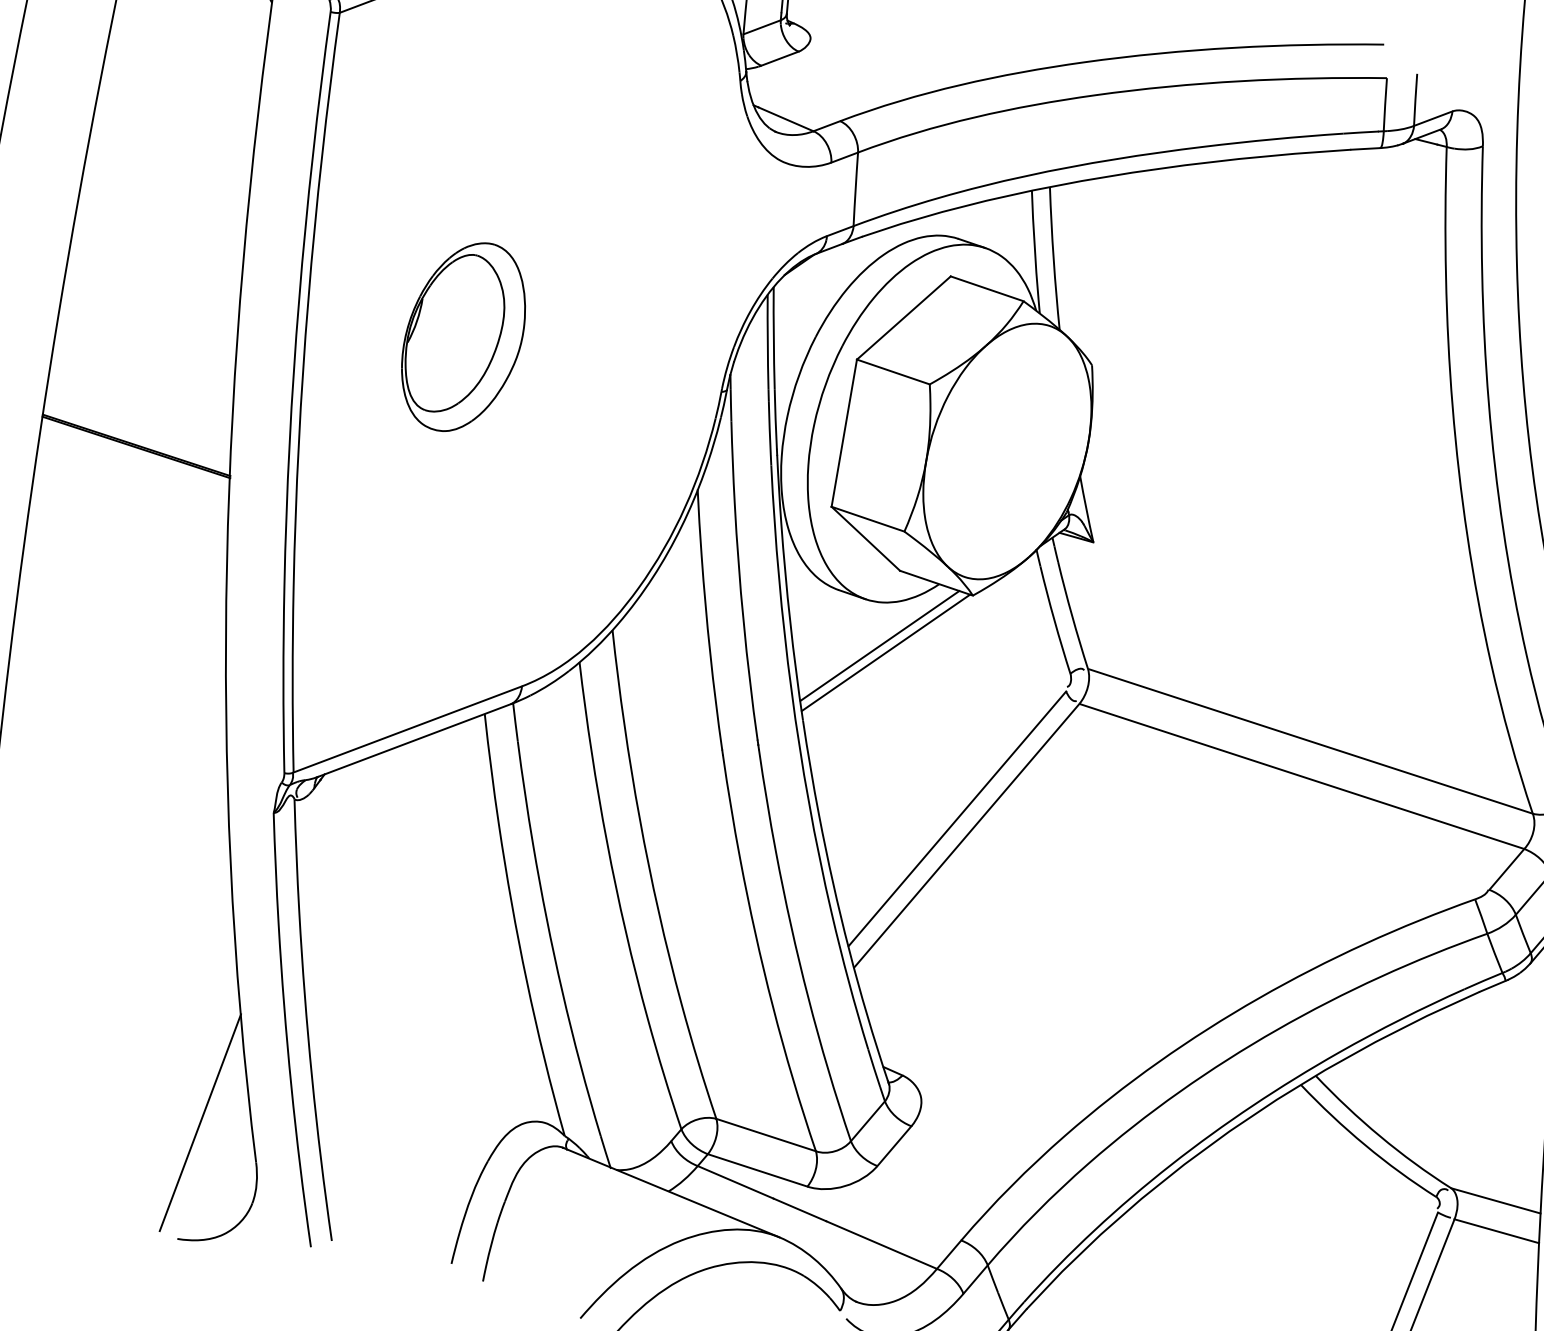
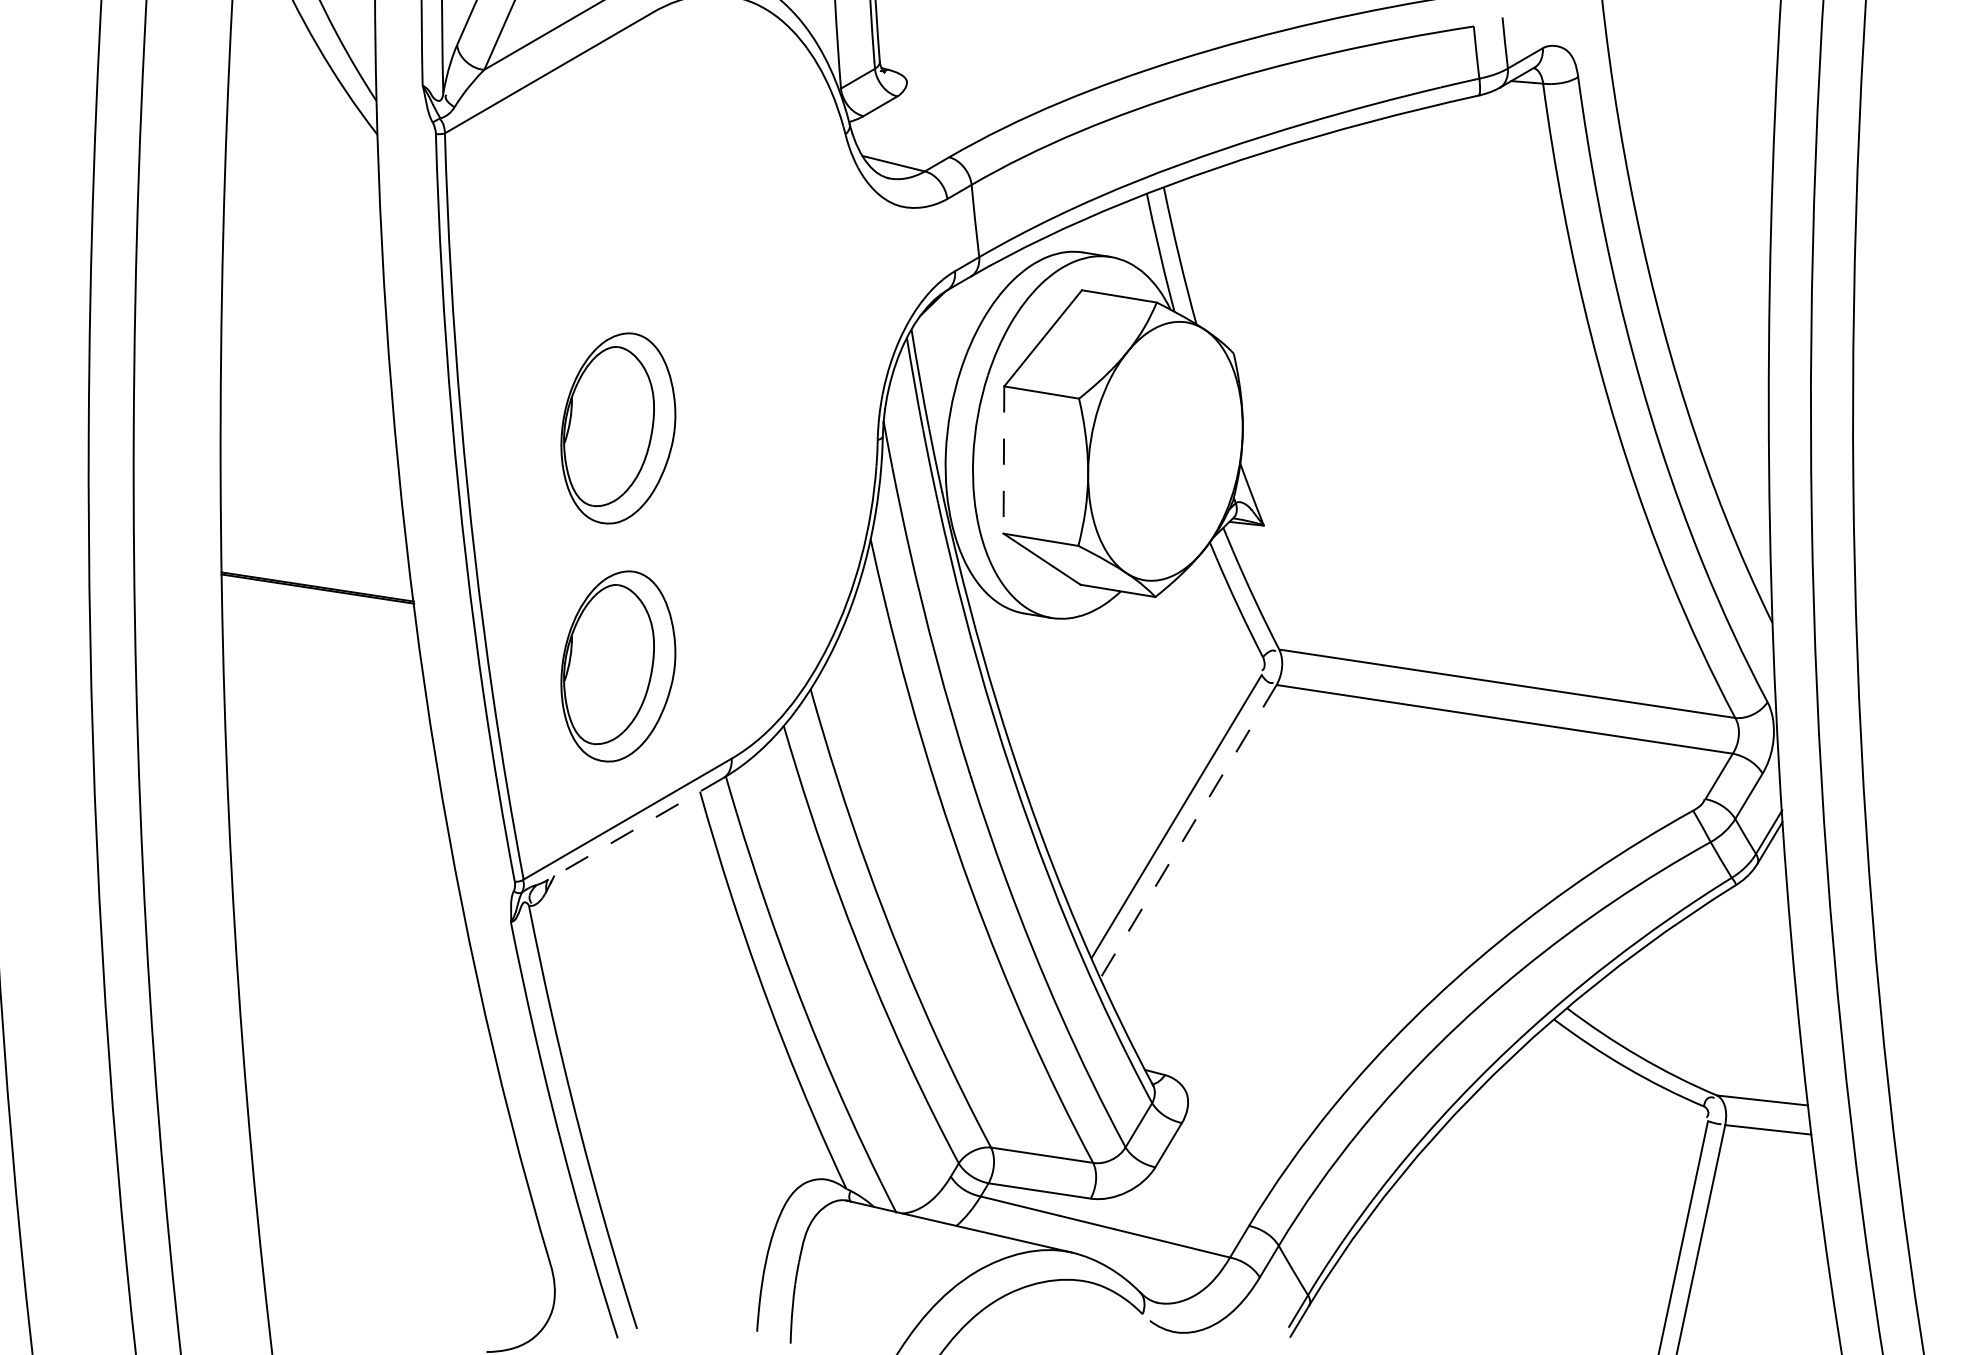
line: (843, 433) -> (1003, 460), solid -> dashed
part: (424, 575) -> (618, 666), added
line: (879, 645) -> (1072, 660), removed
line: (885, 652) -> (1079, 666), removed
line: (414, 740) -> (635, 828), solid -> dashed
line: (966, 835) -> (1188, 831), solid -> dashed
line: (199, 1122) -> (489, 1235), removed

